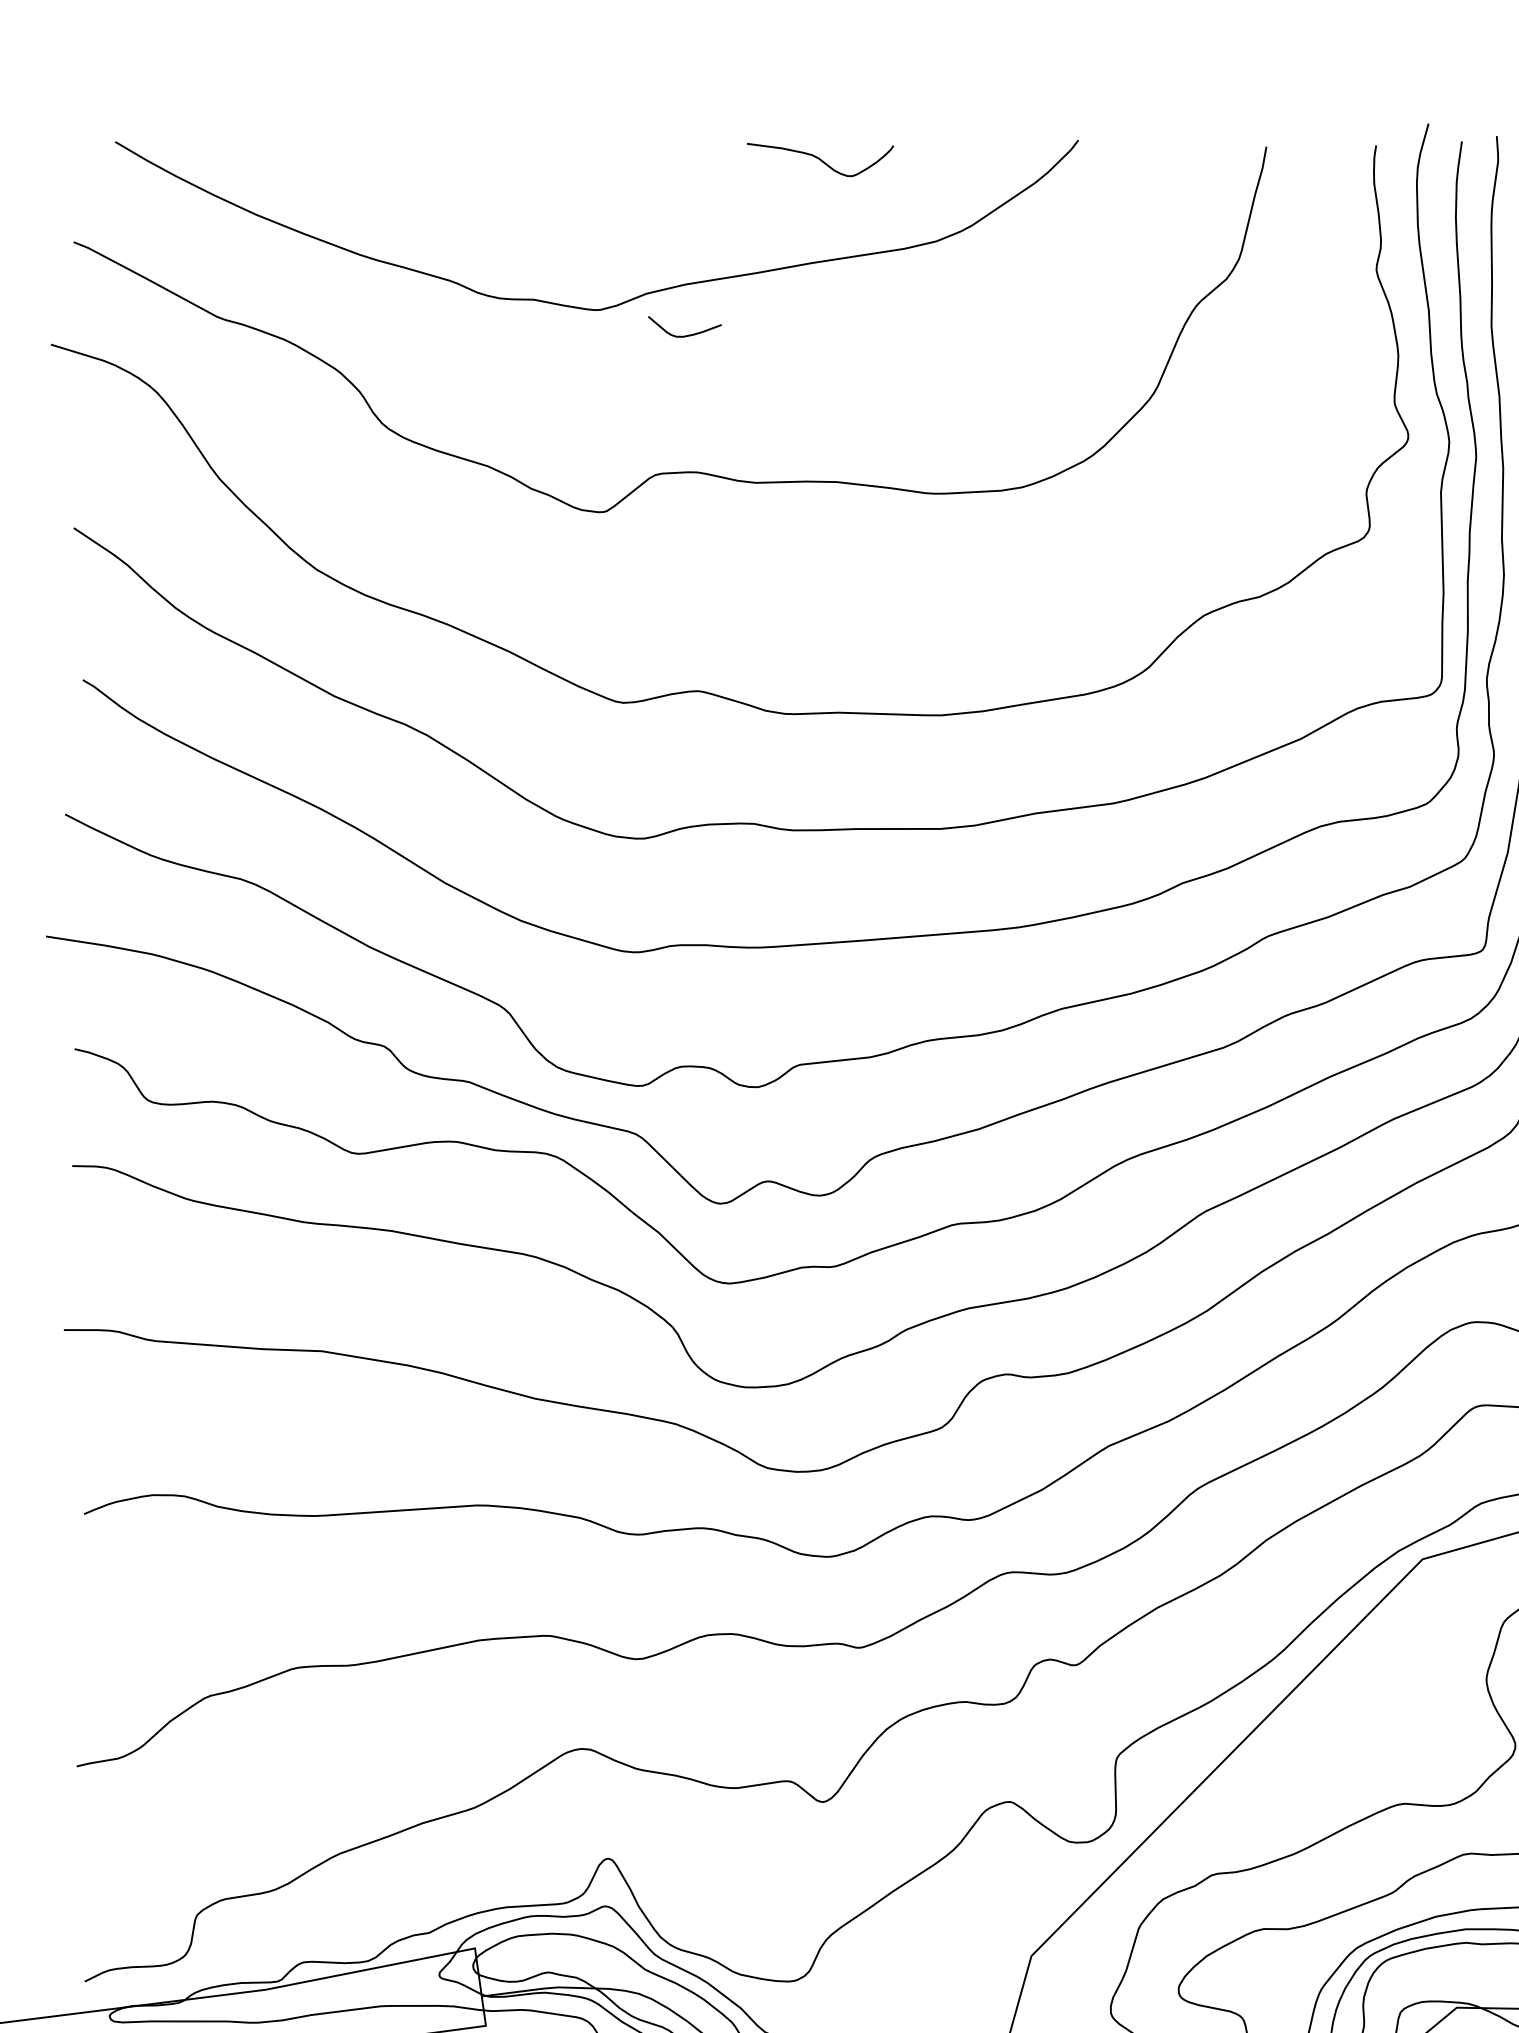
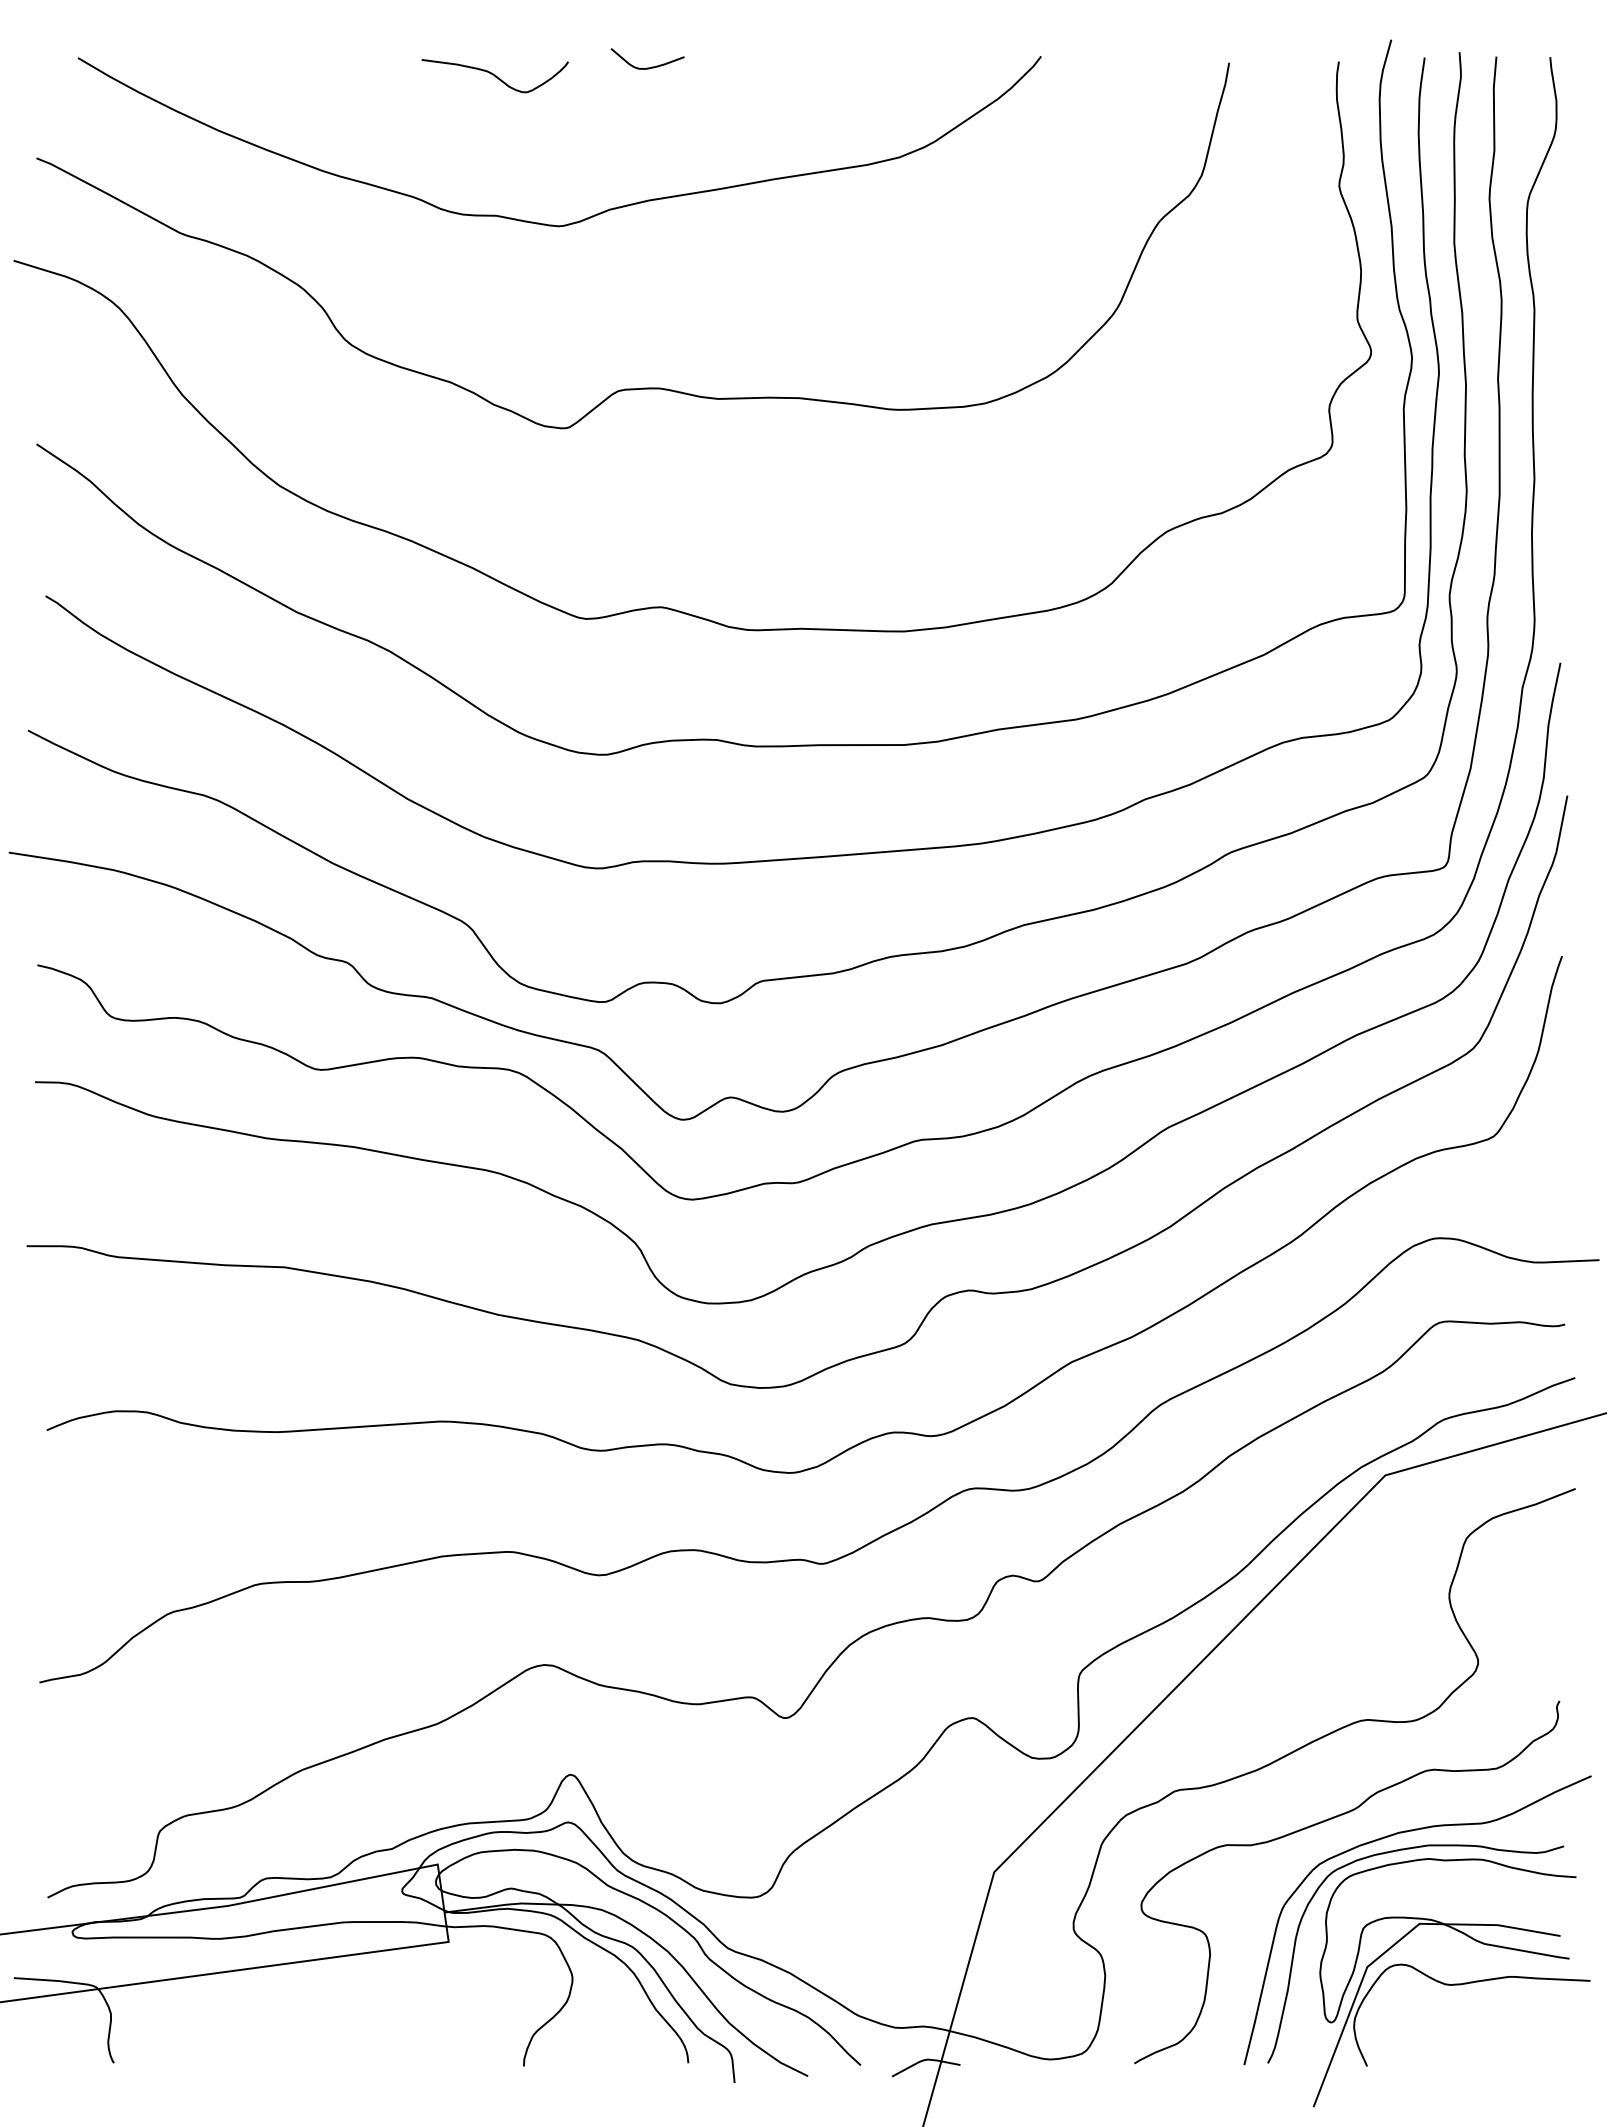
curve: (819, 160) -> (494, 76), moved
curve: (688, 334) -> (651, 66), moved

